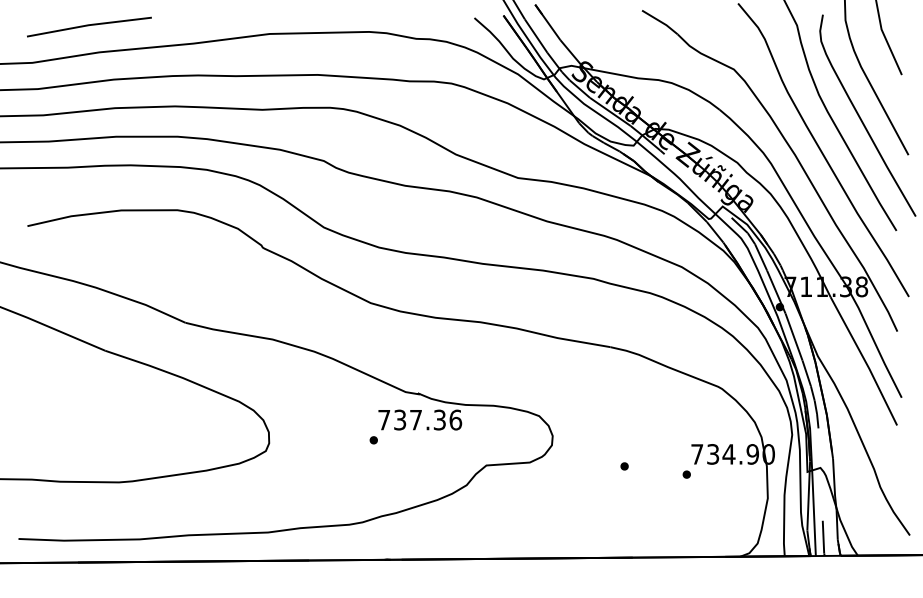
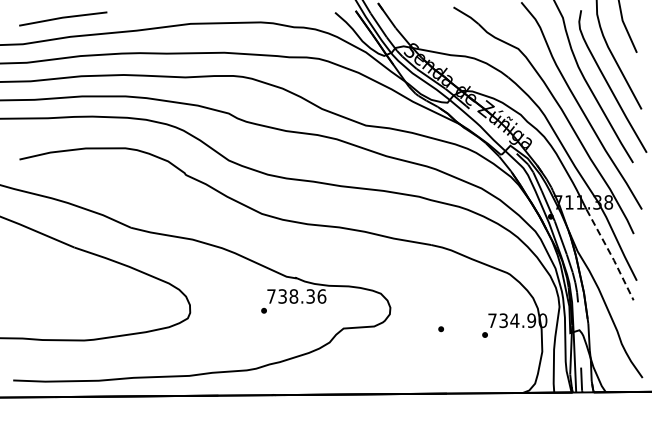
line: (865, 362) -> (611, 255), solid -> dashed
text: (415, 420) -> (293, 296), 737.36 -> 738.36

